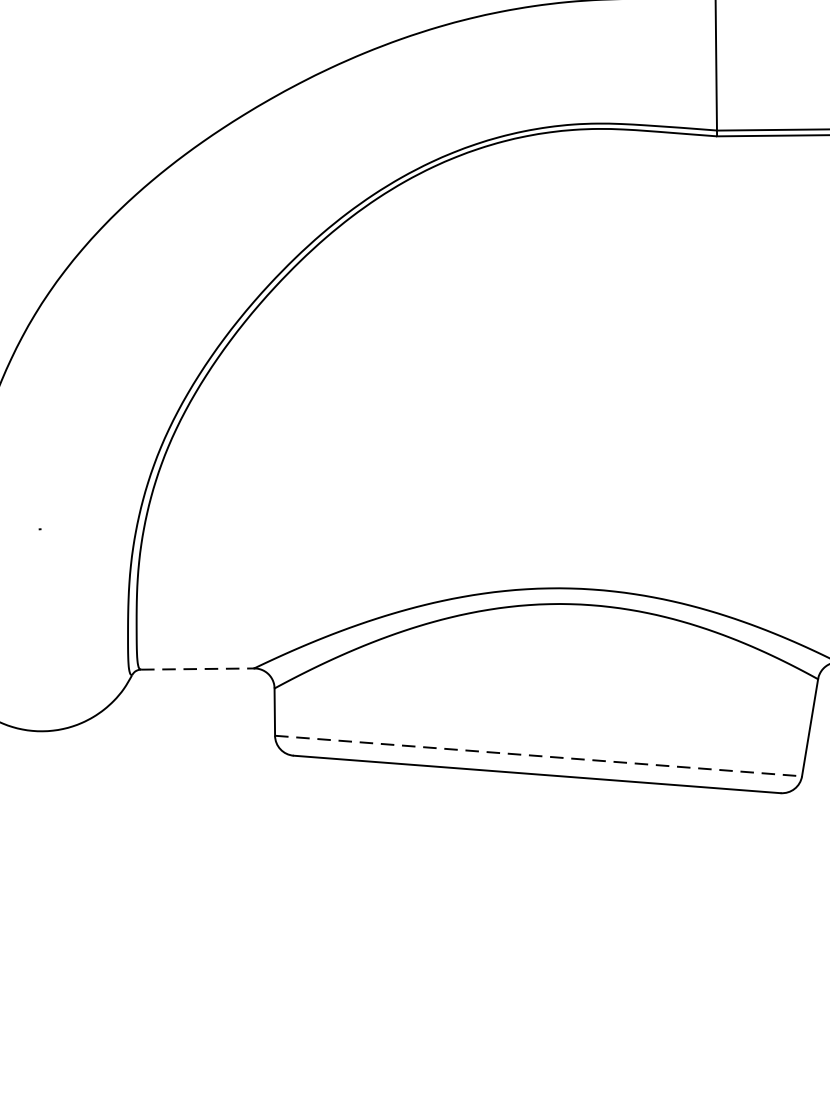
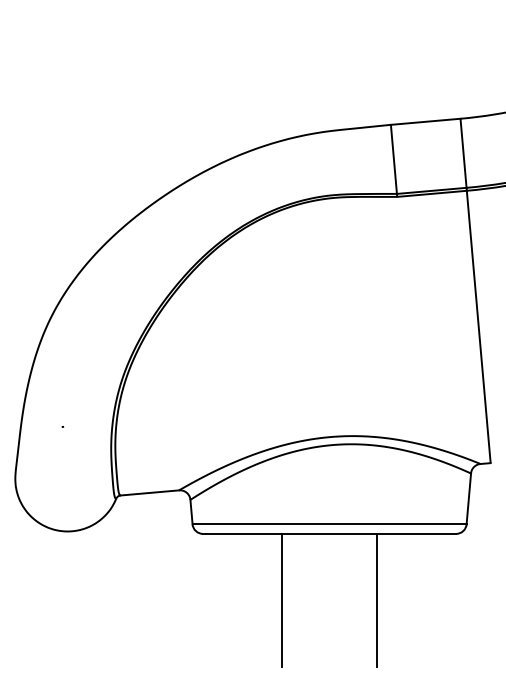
line: (198, 668) -> (150, 492), dashed -> solid
line: (540, 756) -> (330, 524), dashed -> solid
line: (436, 895) -> (282, 600), added
line: (617, 909) -> (376, 600), added

